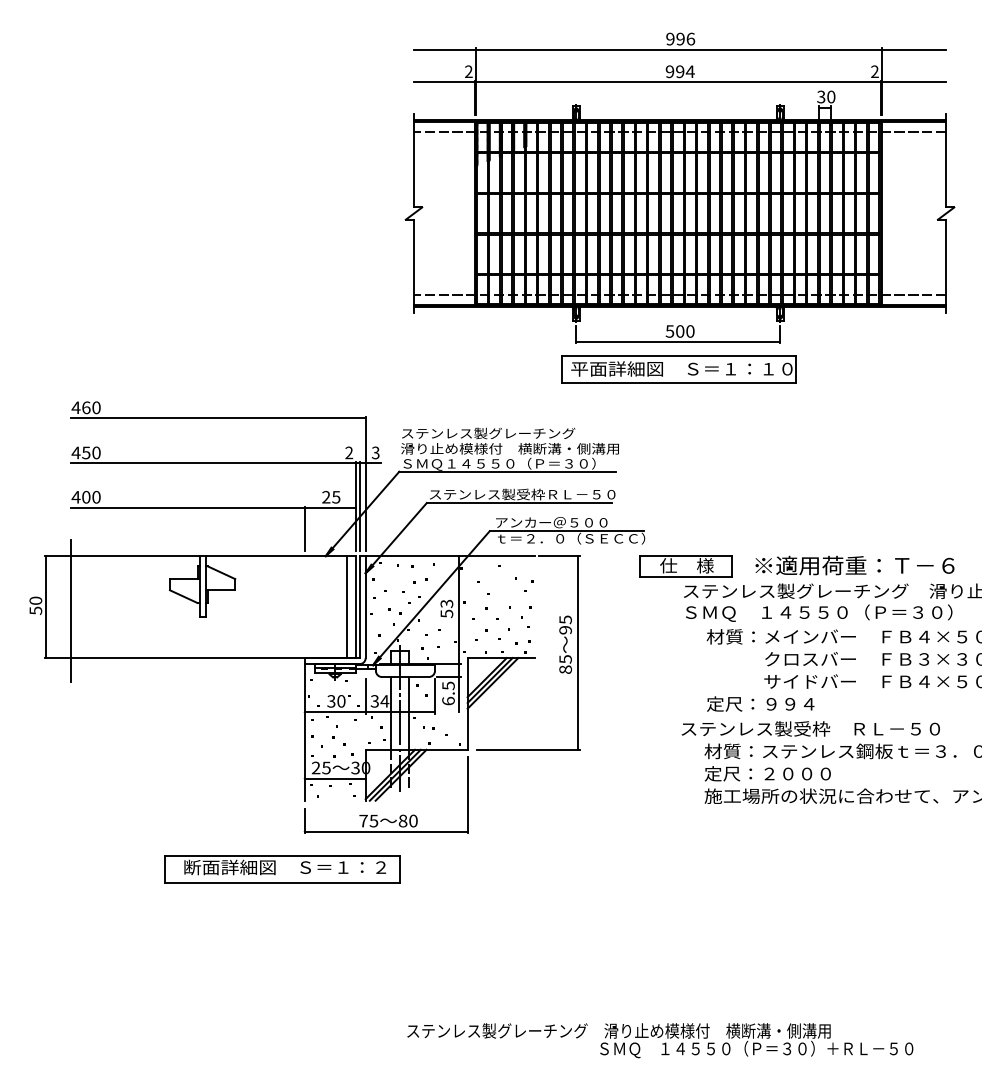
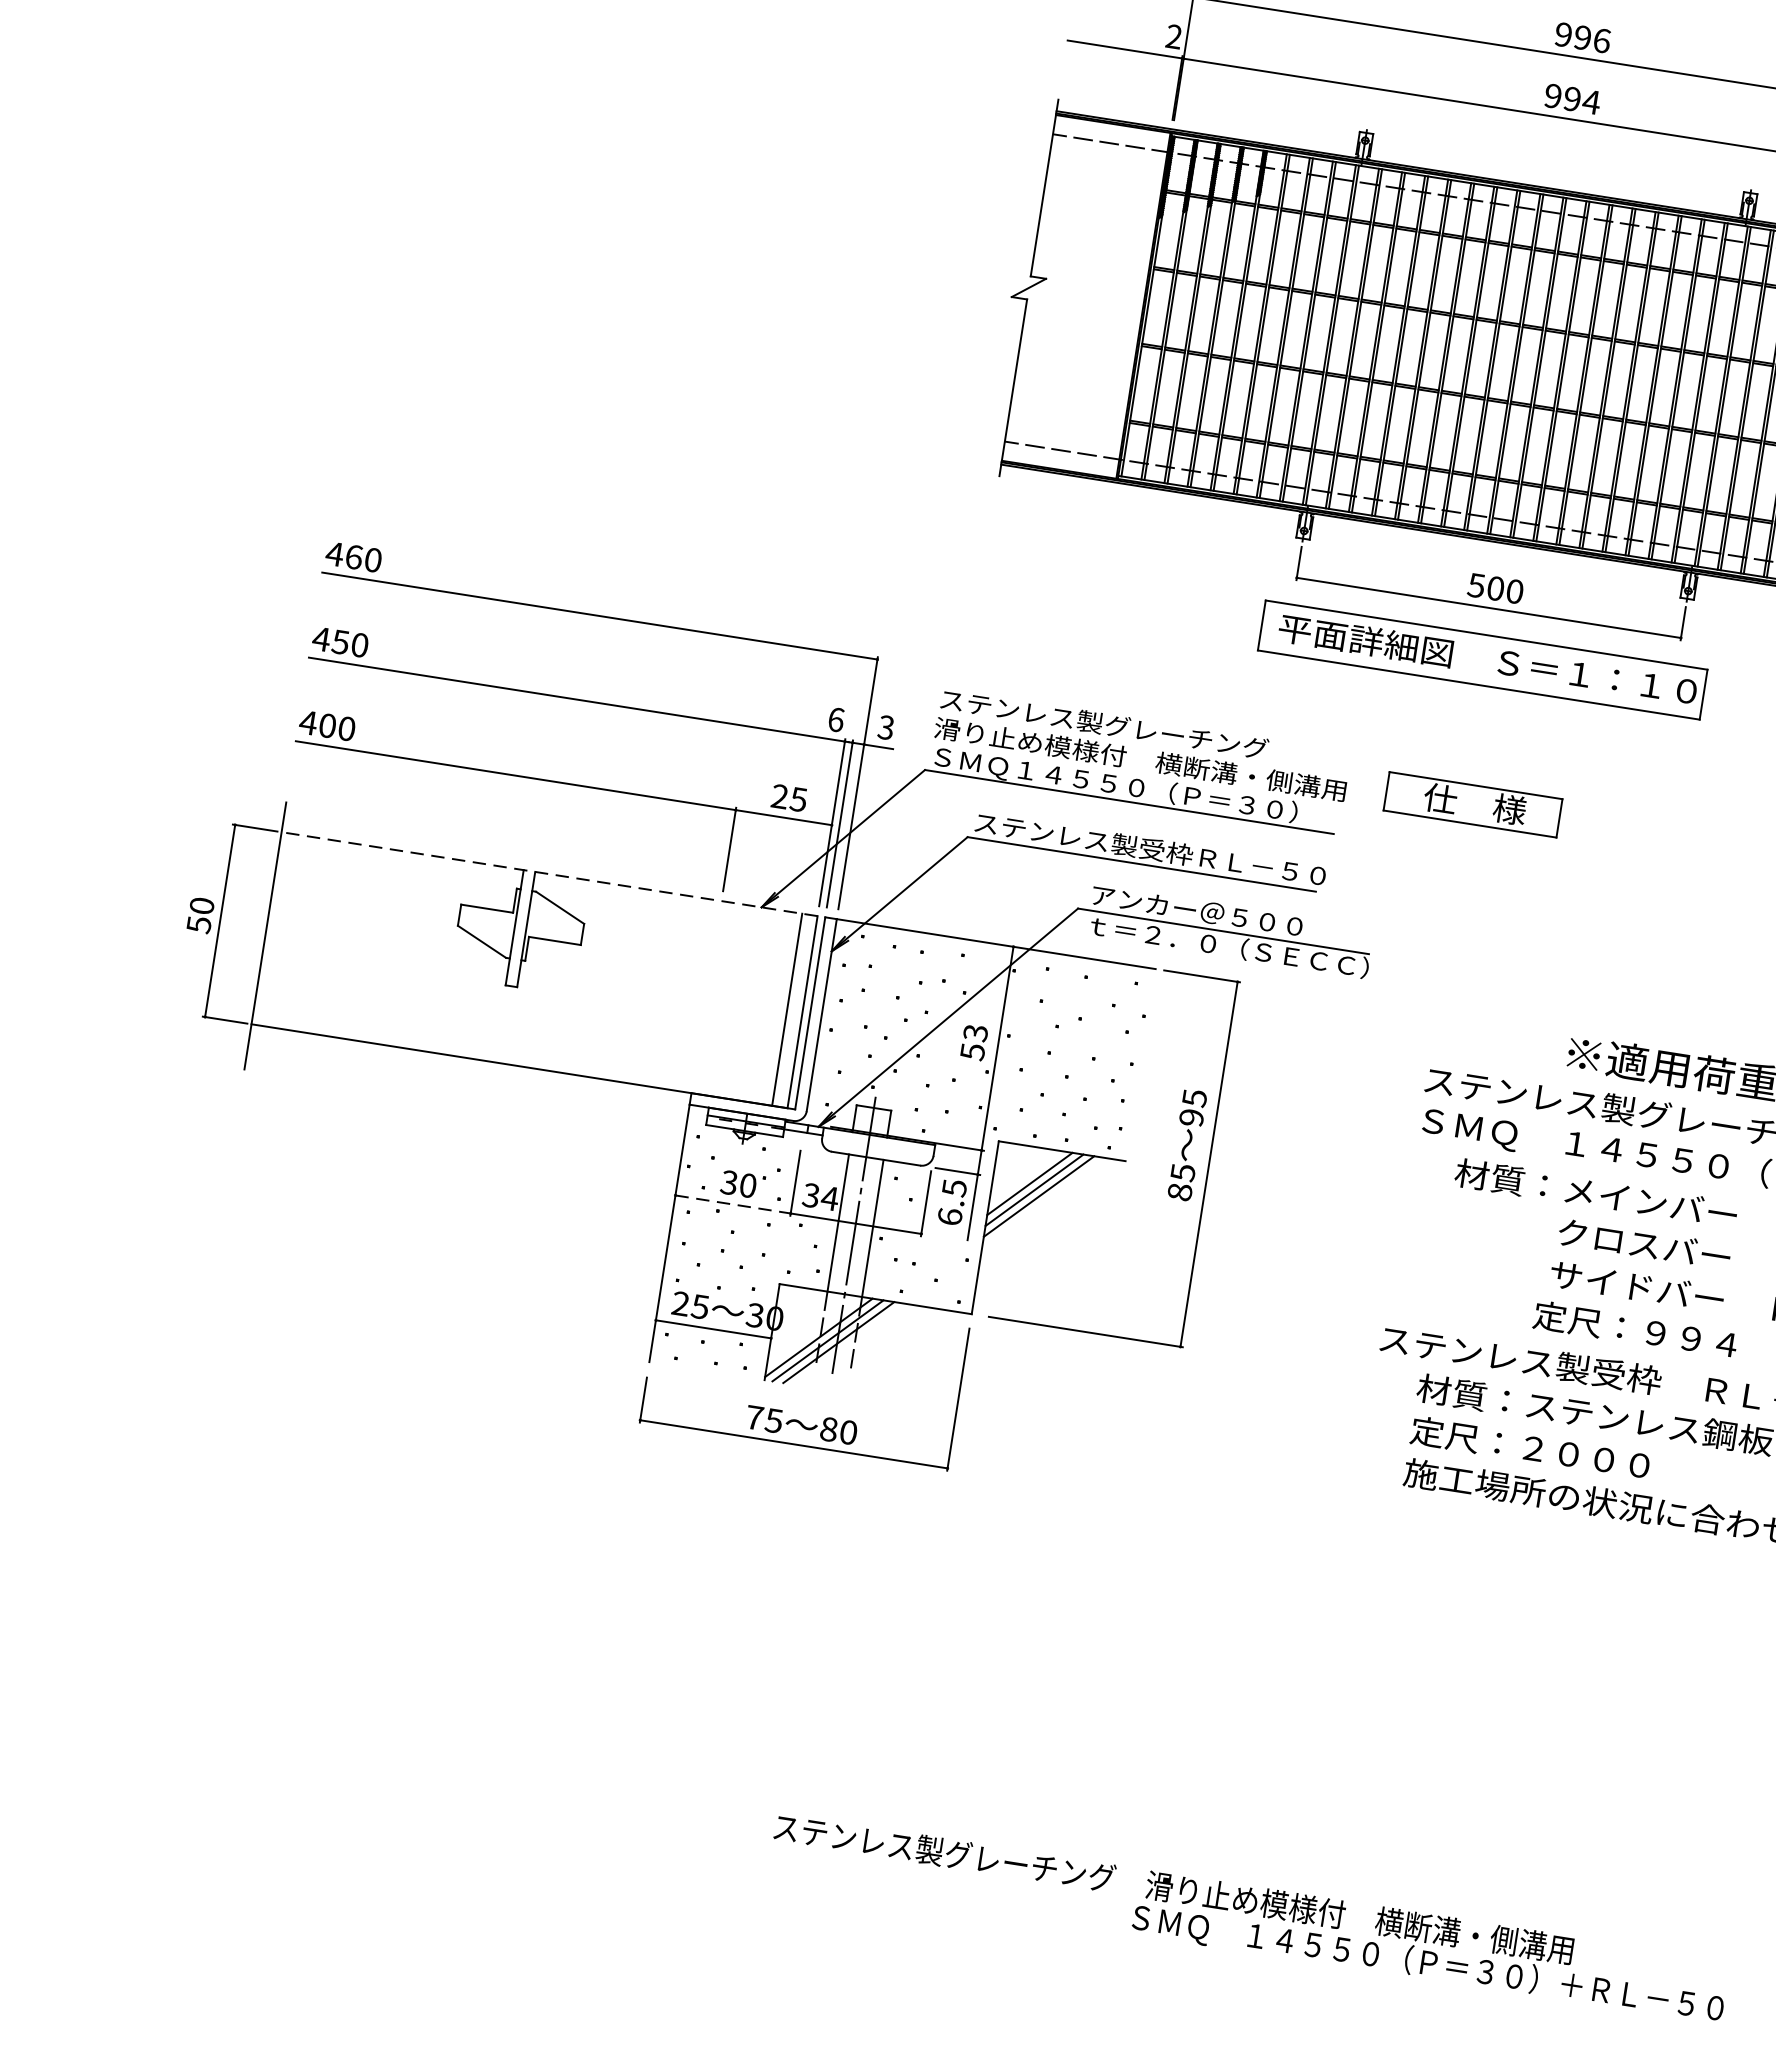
text: (349, 452) -> (836, 719), 2 -> 6
line: (212, 556) -> (547, 874), solid -> dashed
part: (685, 566) -> (1472, 805), moved
text: (760, 703) -> (1635, 1328), moved
line: (335, 712) -> (733, 1204), solid -> dashed
part: (282, 869) -> (587, 1485), removed

